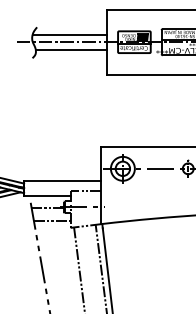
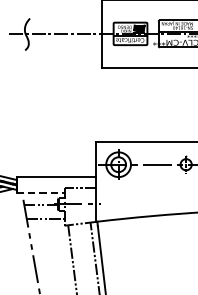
line: (69, 34) -> (63, 25), removed
line: (71, 49) -> (65, 41), removed
line: (47, 196) -> (40, 193), solid -> dashed

